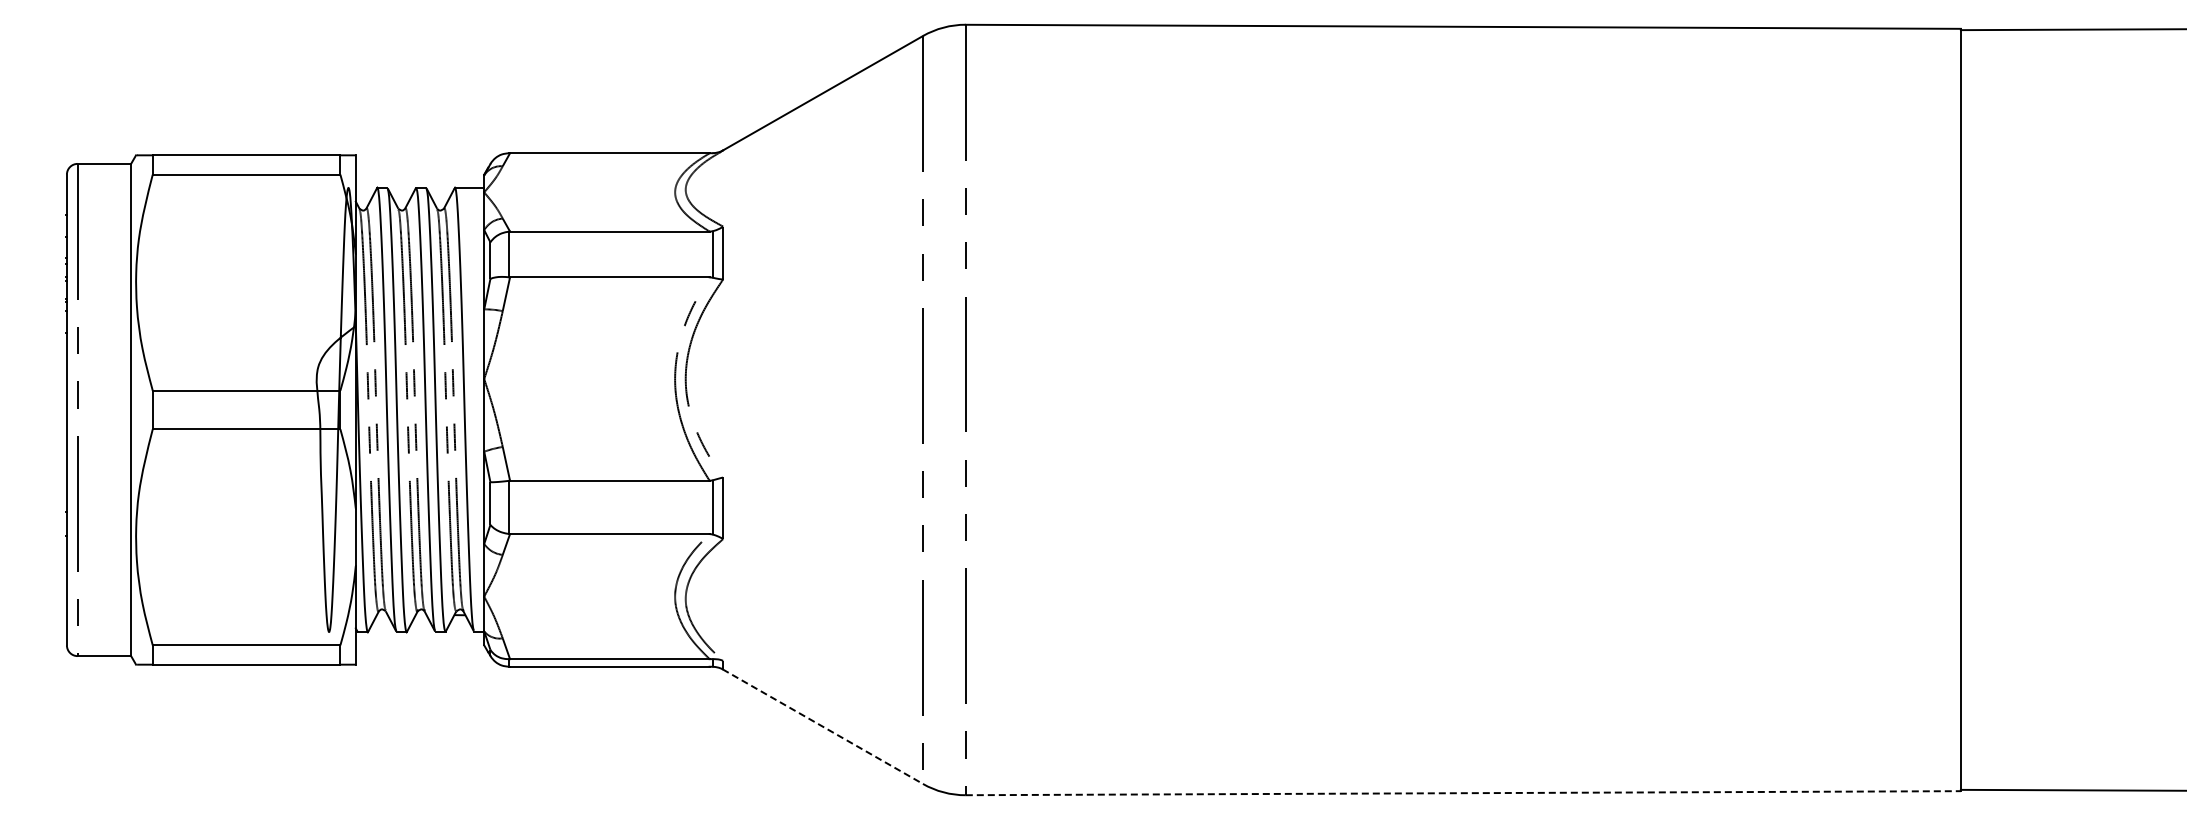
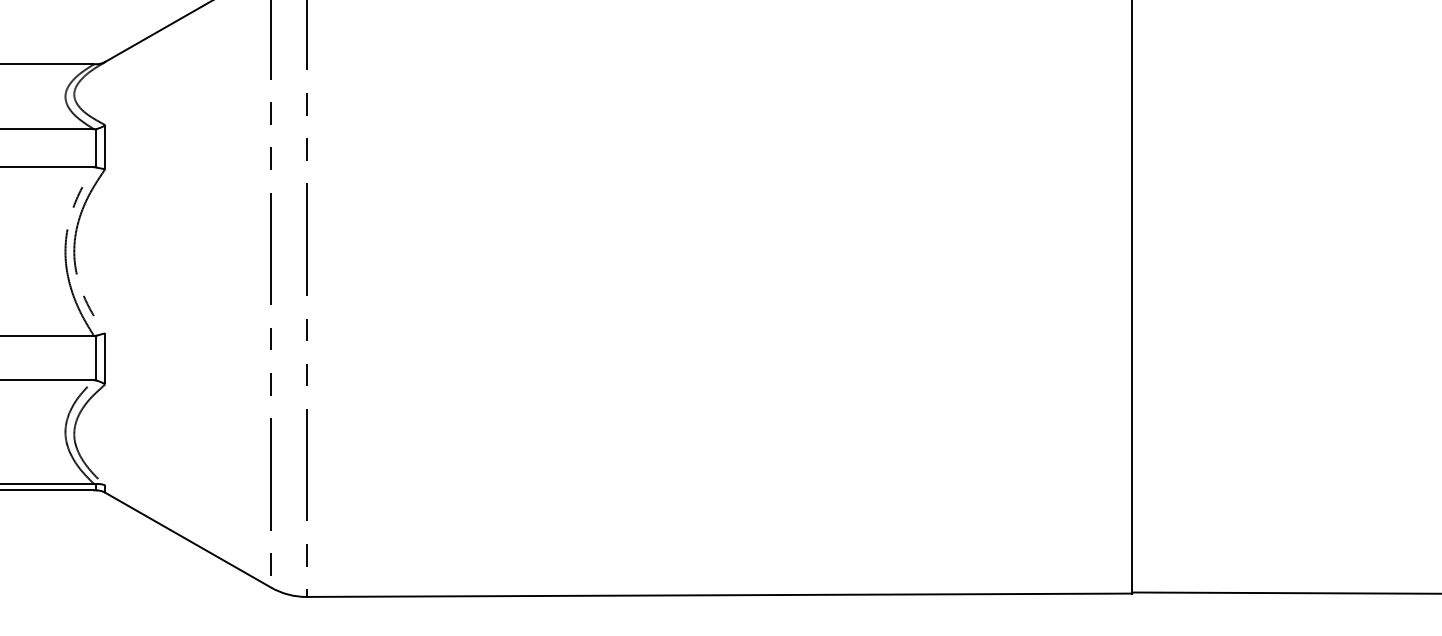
line: (823, 726) -> (188, 539), dashed -> solid
line: (1463, 793) -> (719, 595), dashed -> solid

